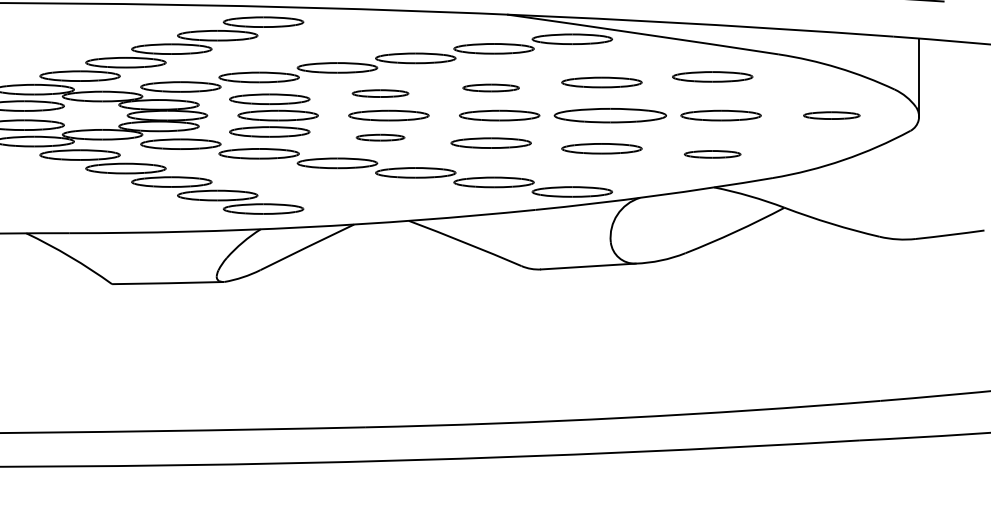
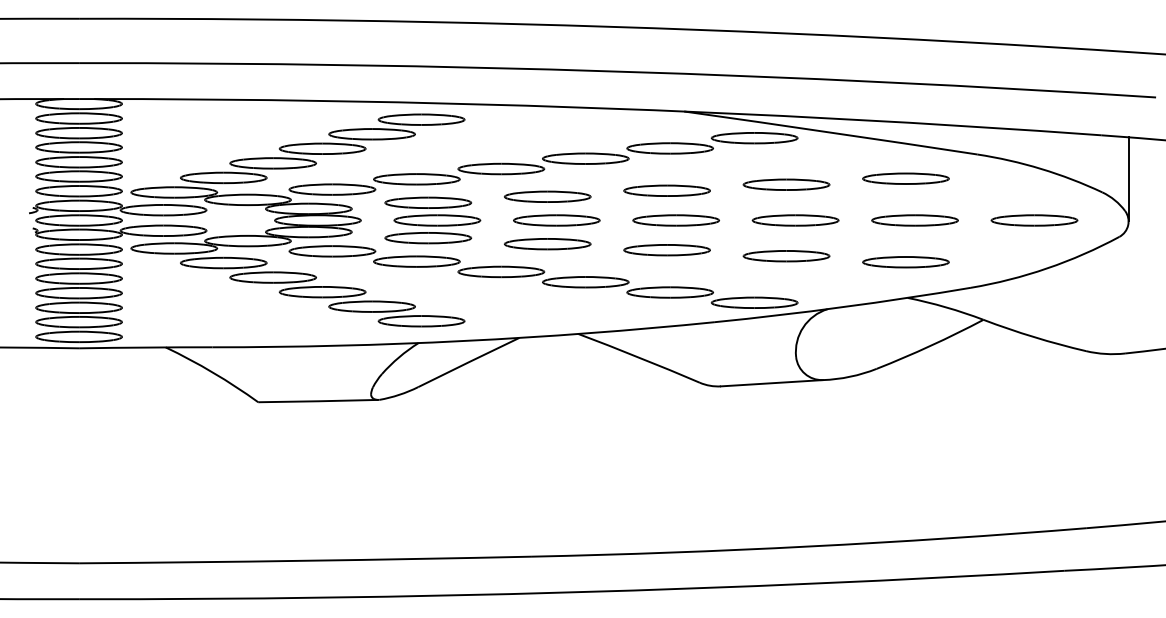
part: (490, 87) -> (666, 190), size x1.43
part: (380, 93) -> (547, 196), size x1.43
part: (610, 115) -> (795, 220), size x0.71
part: (831, 115) -> (1034, 220), size x1.43
part: (380, 137) -> (547, 244), size x1.67
part: (712, 154) -> (905, 262), size x1.43

